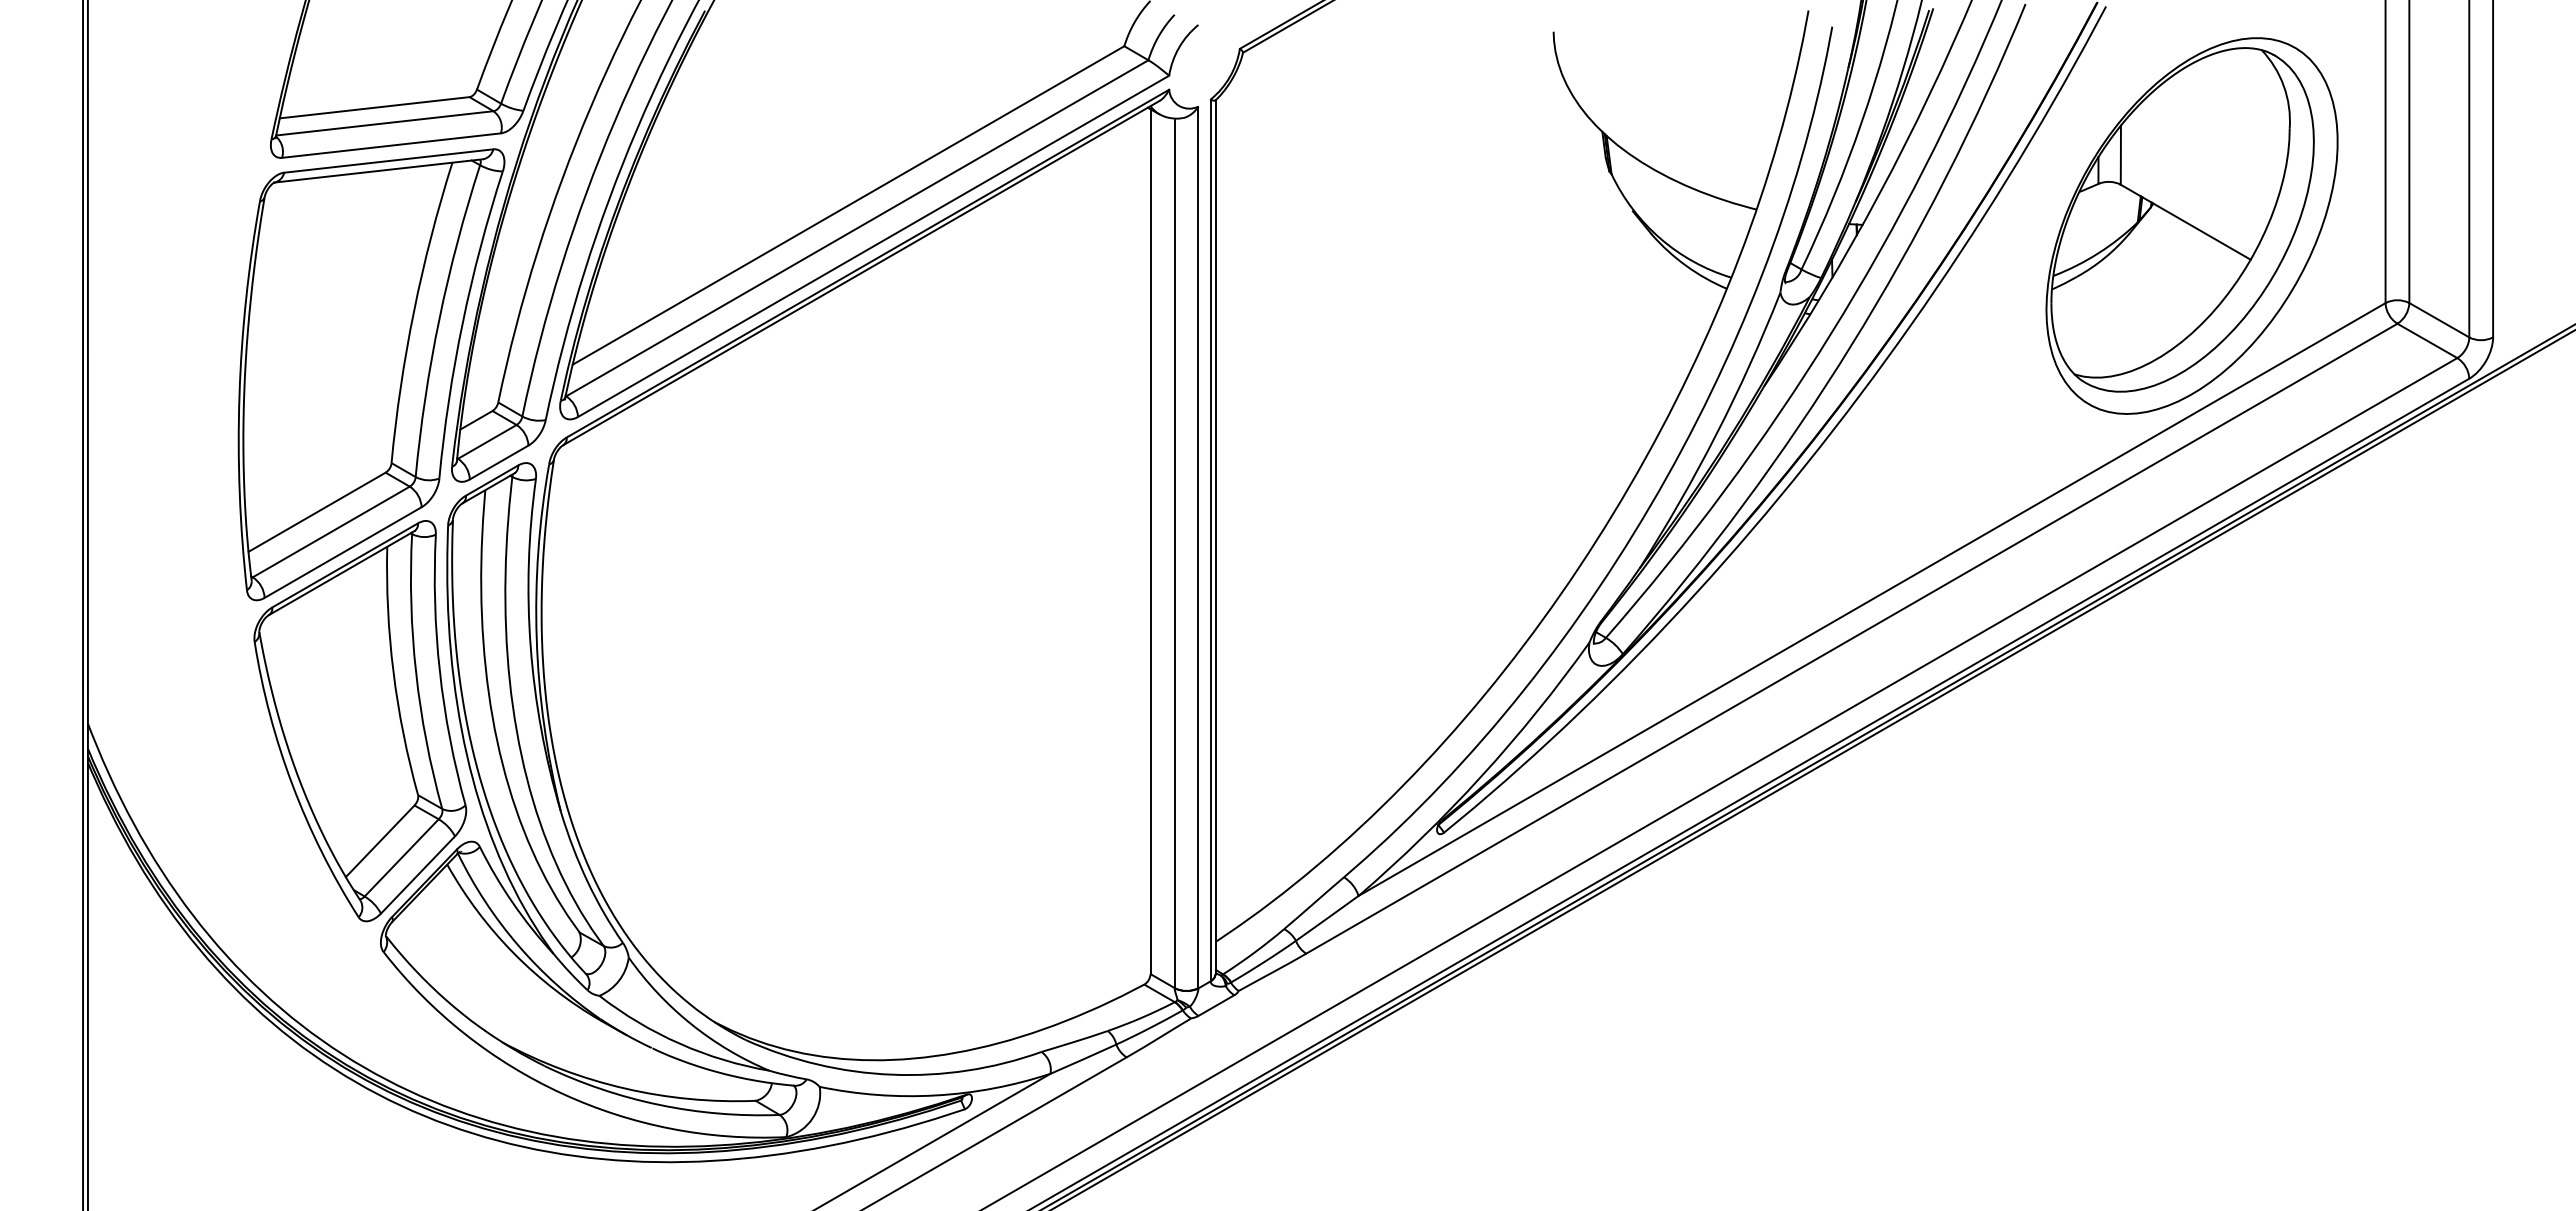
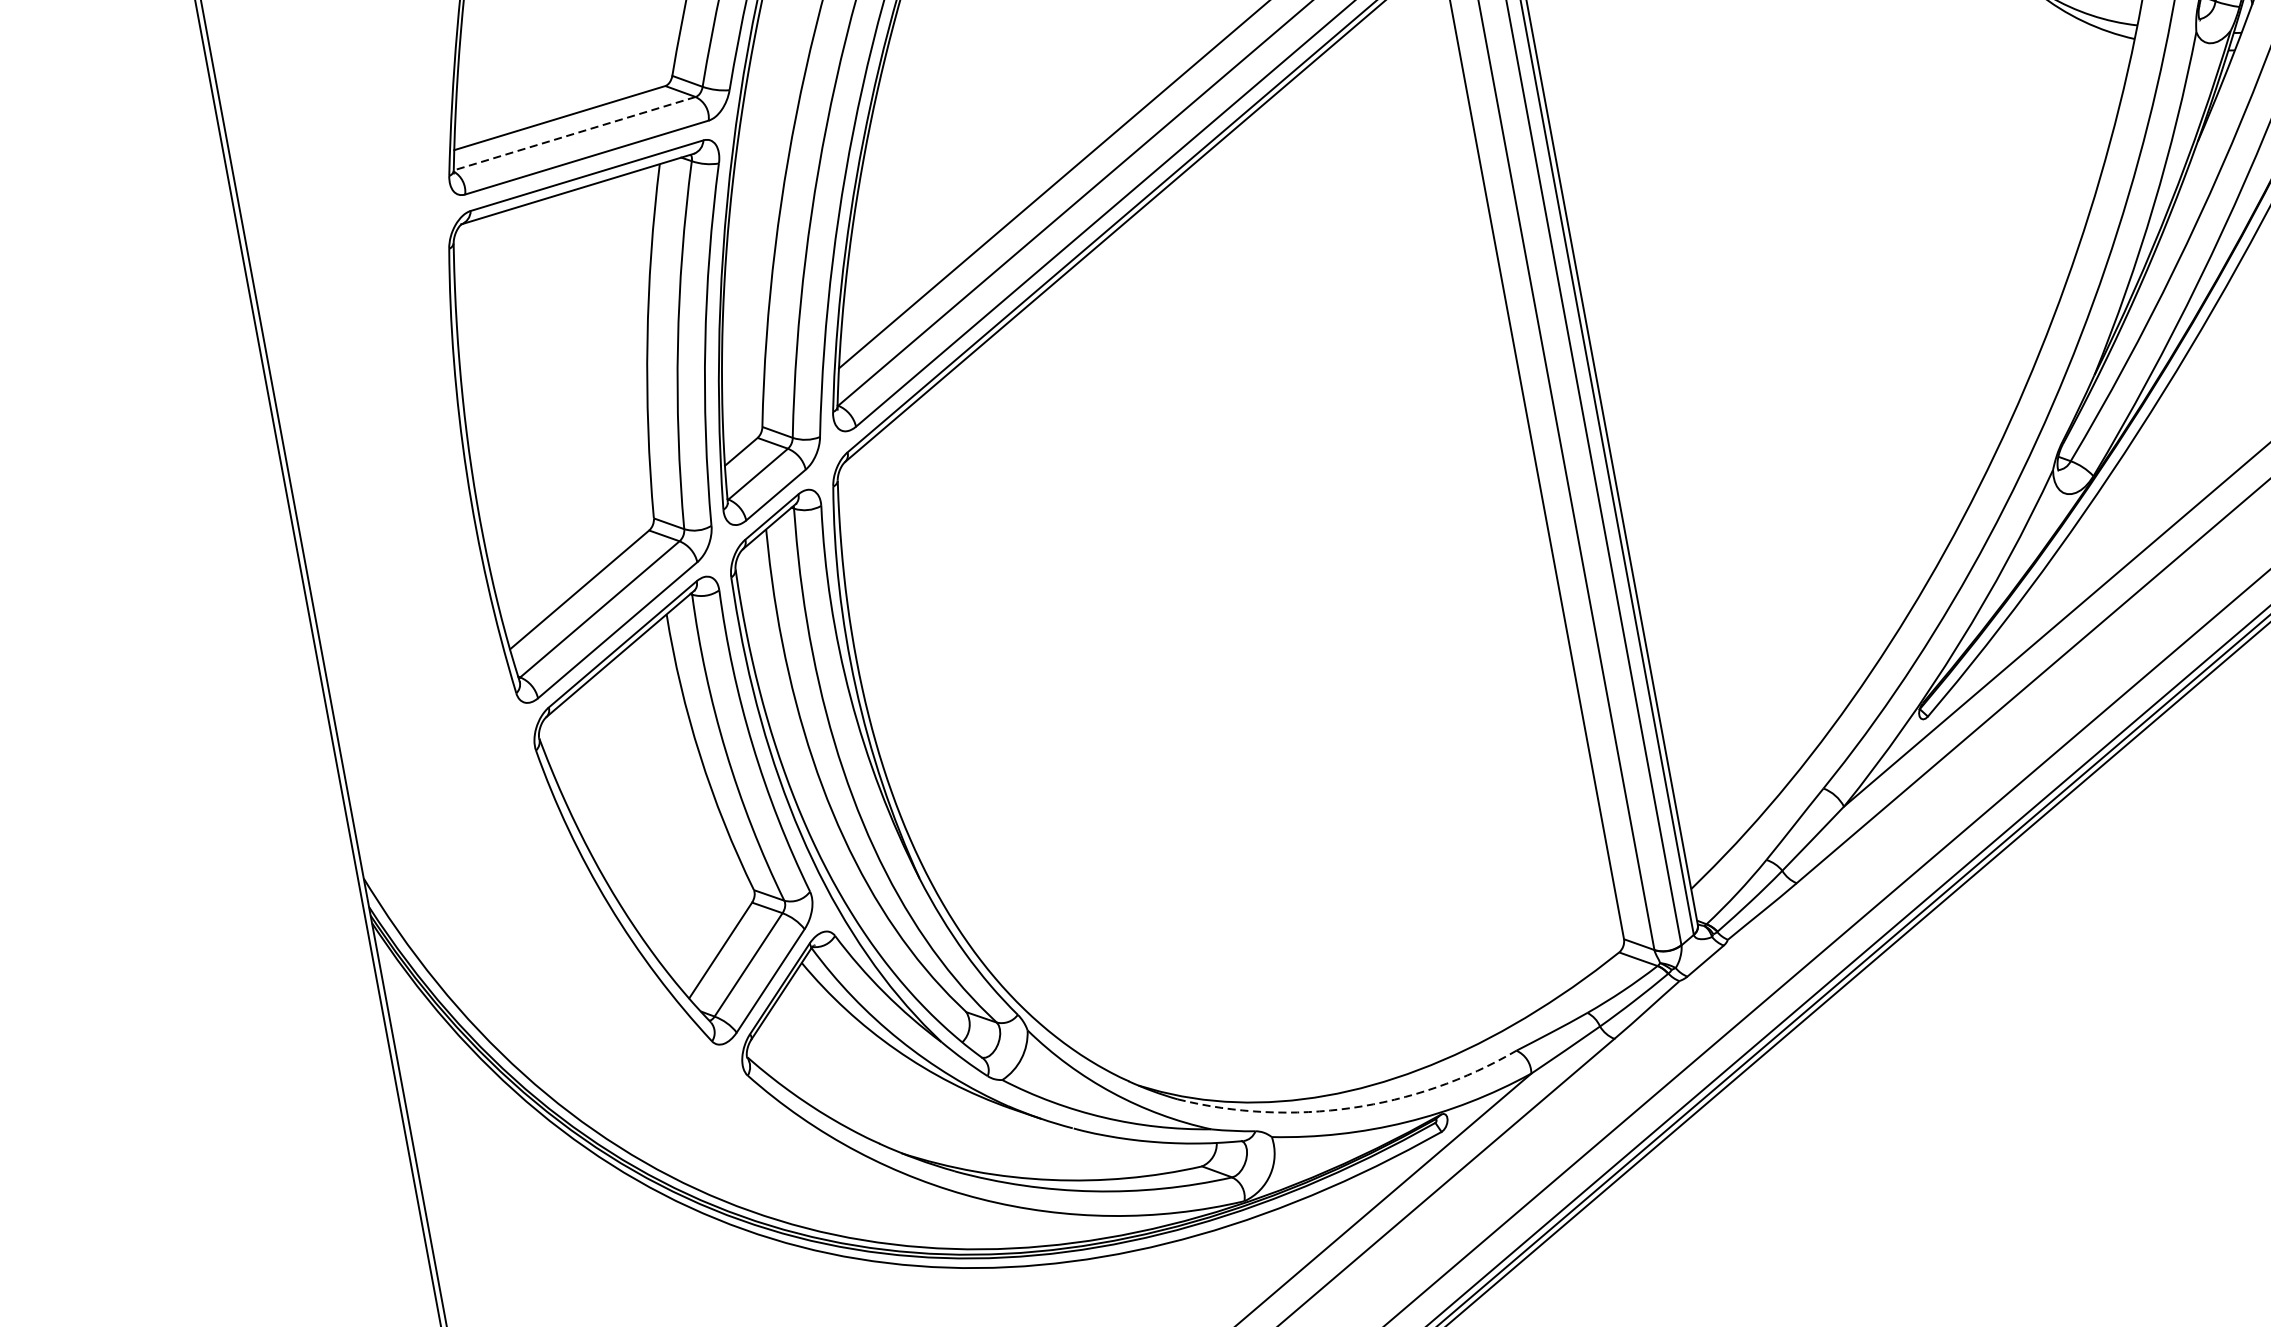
line: (384, 123) -> (574, 133), solid -> dashed
arc: (892, 1074) -> (1351, 1107), solid -> dashed

